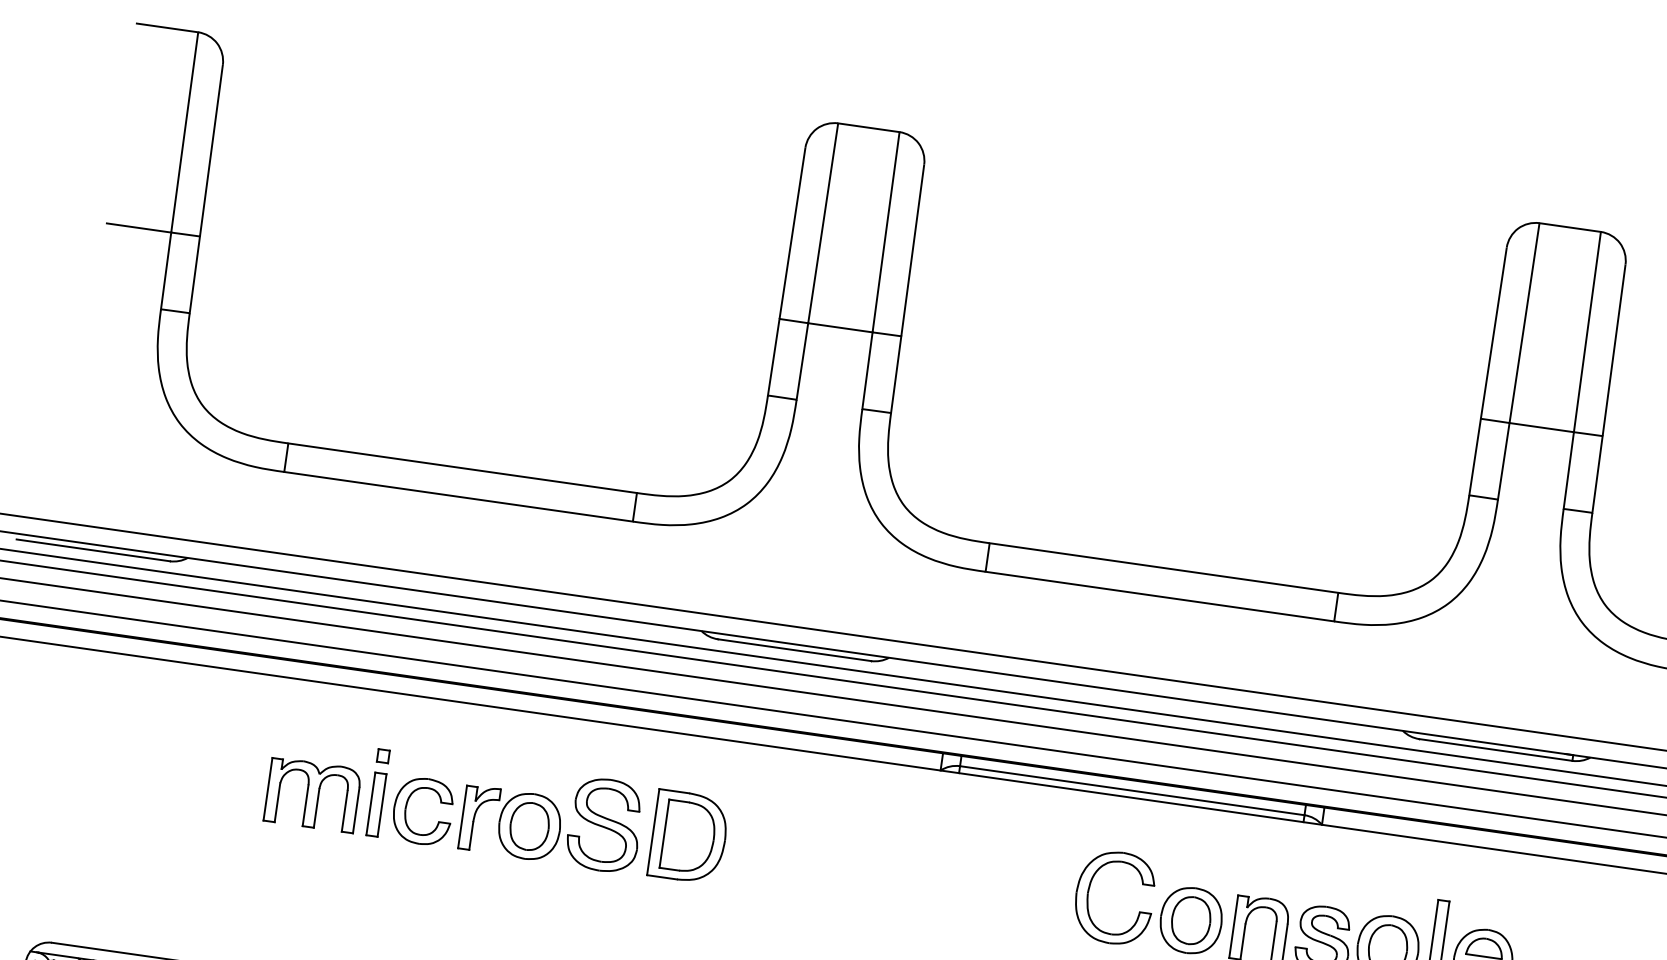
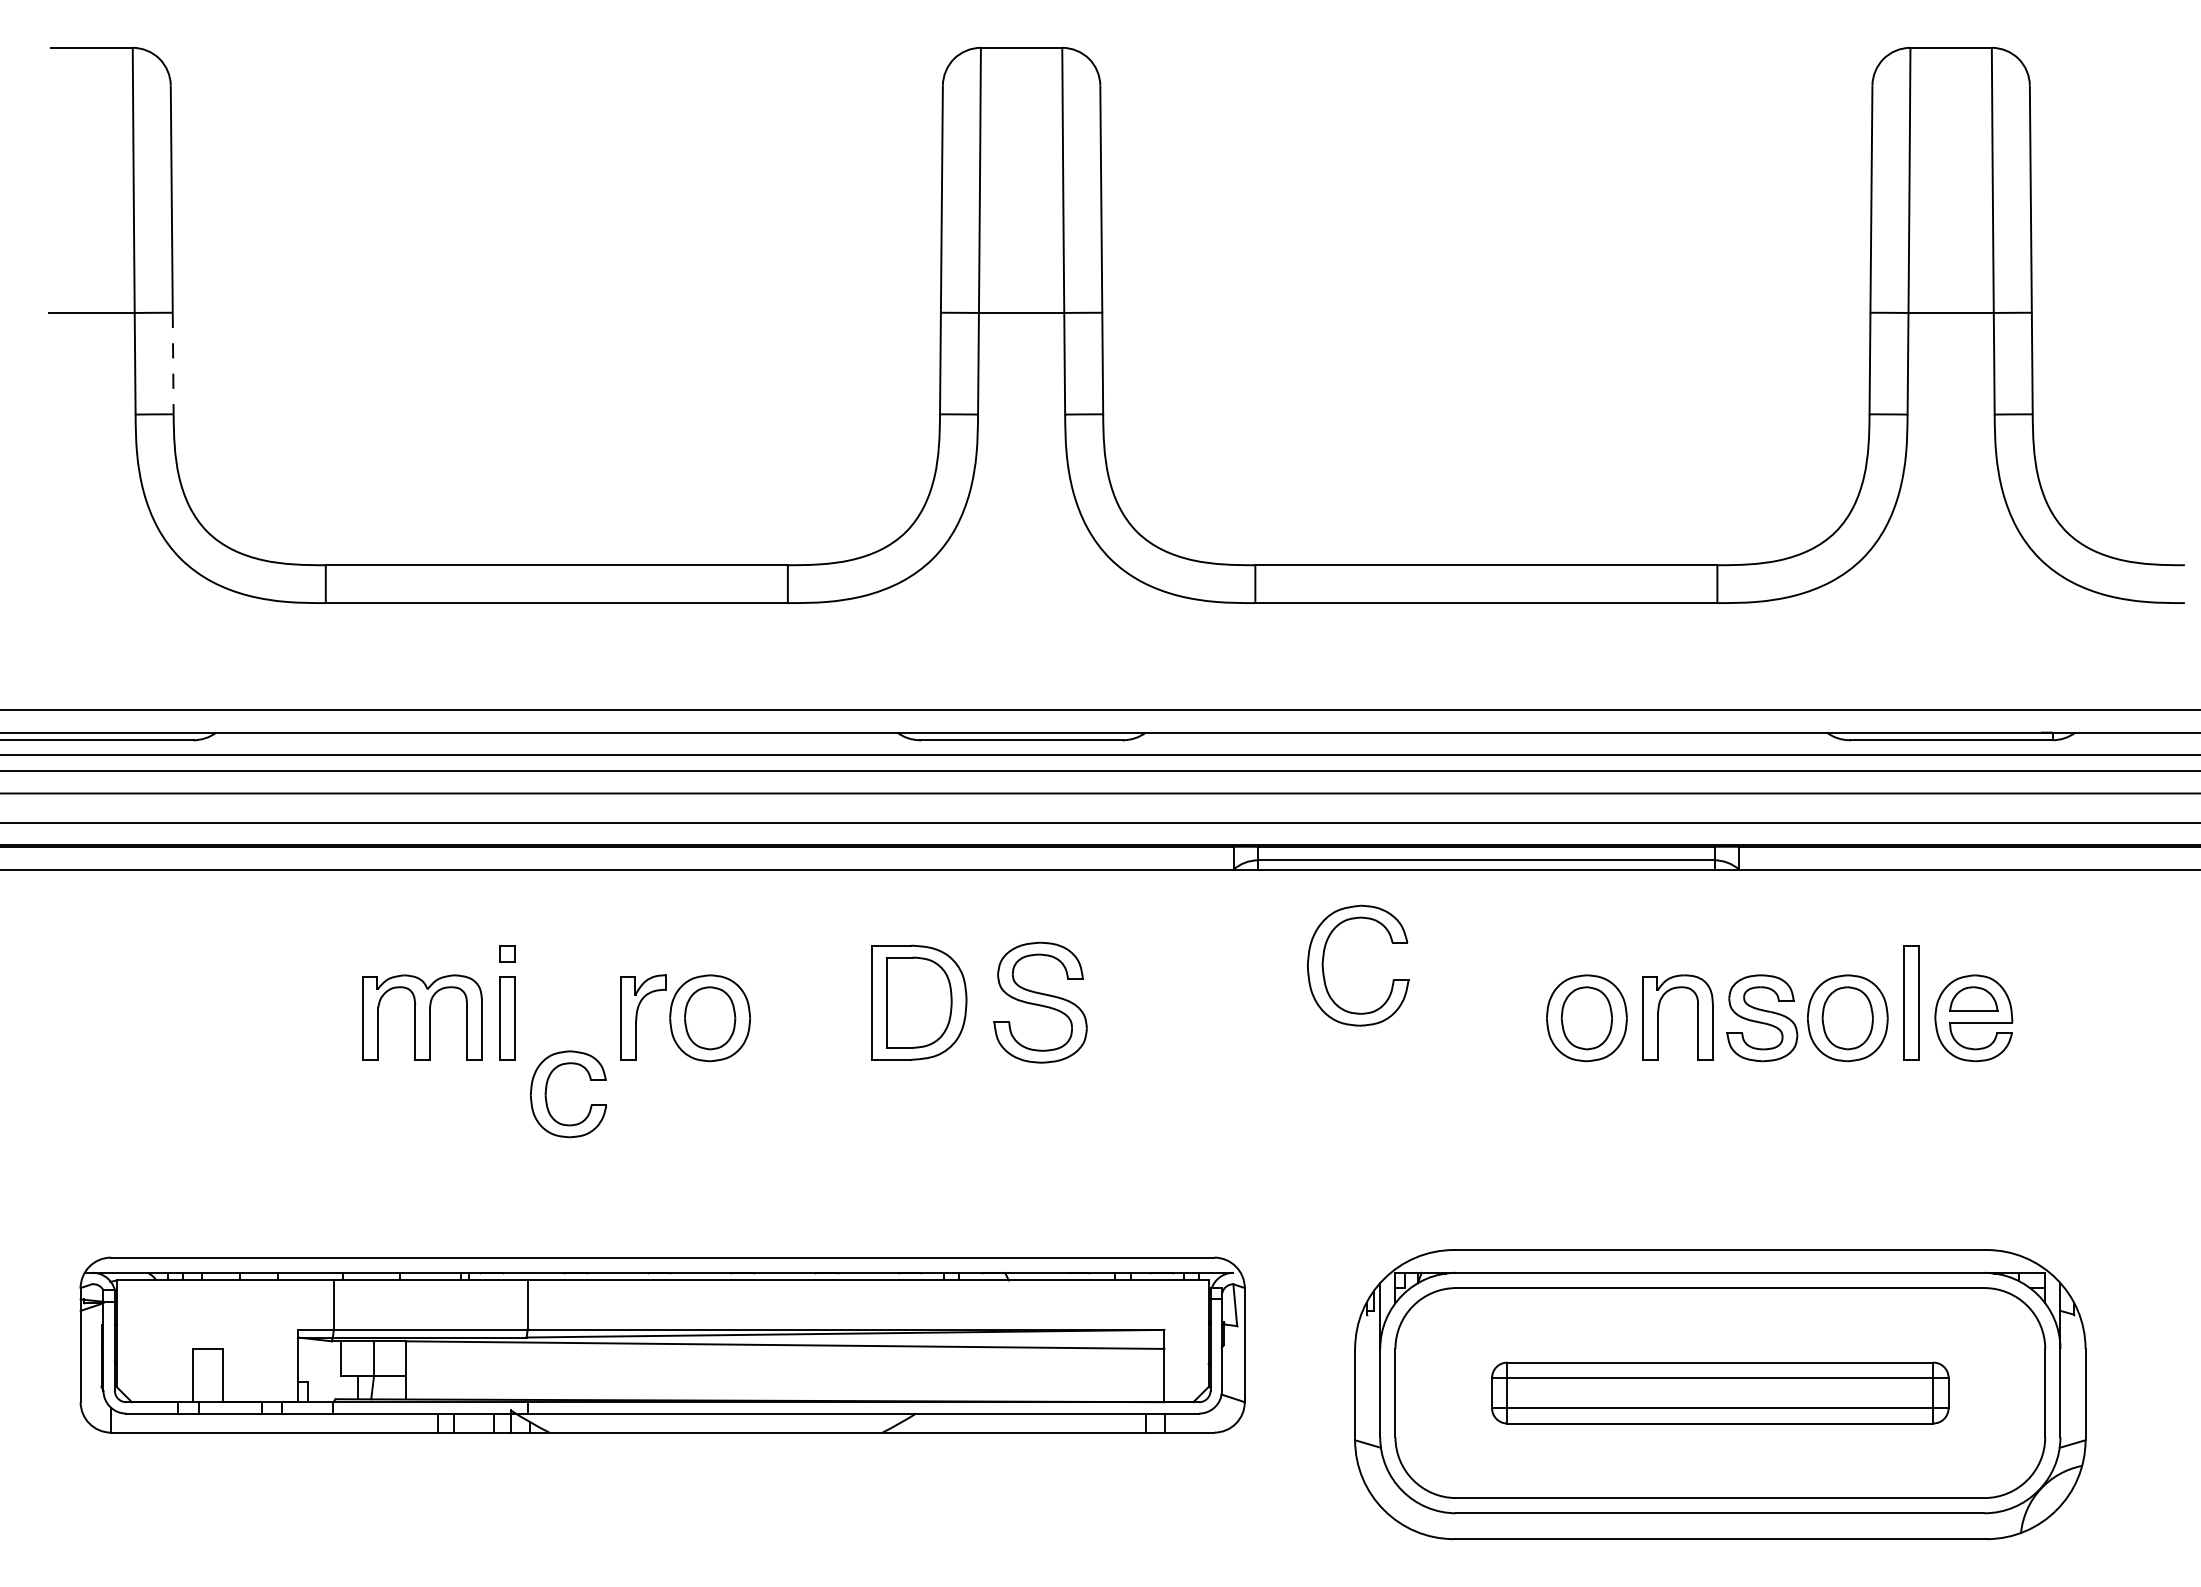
line: (195, 274) -> (173, 363), solid -> dashed
part: (406, 809) -> (546, 1094), moved
part: (604, 825) -> (1040, 1002), moved
part: (1088, 899) -> (1324, 972), moved

